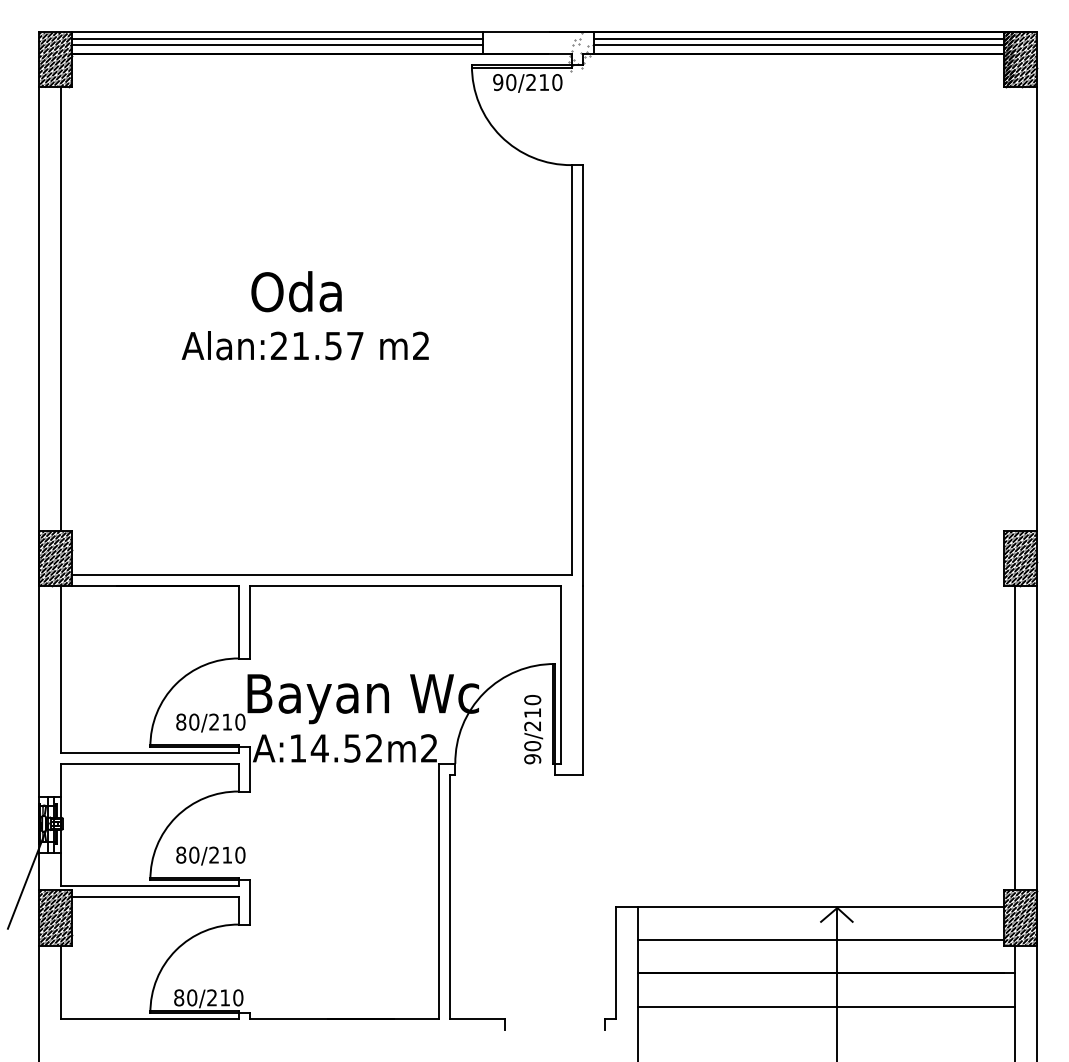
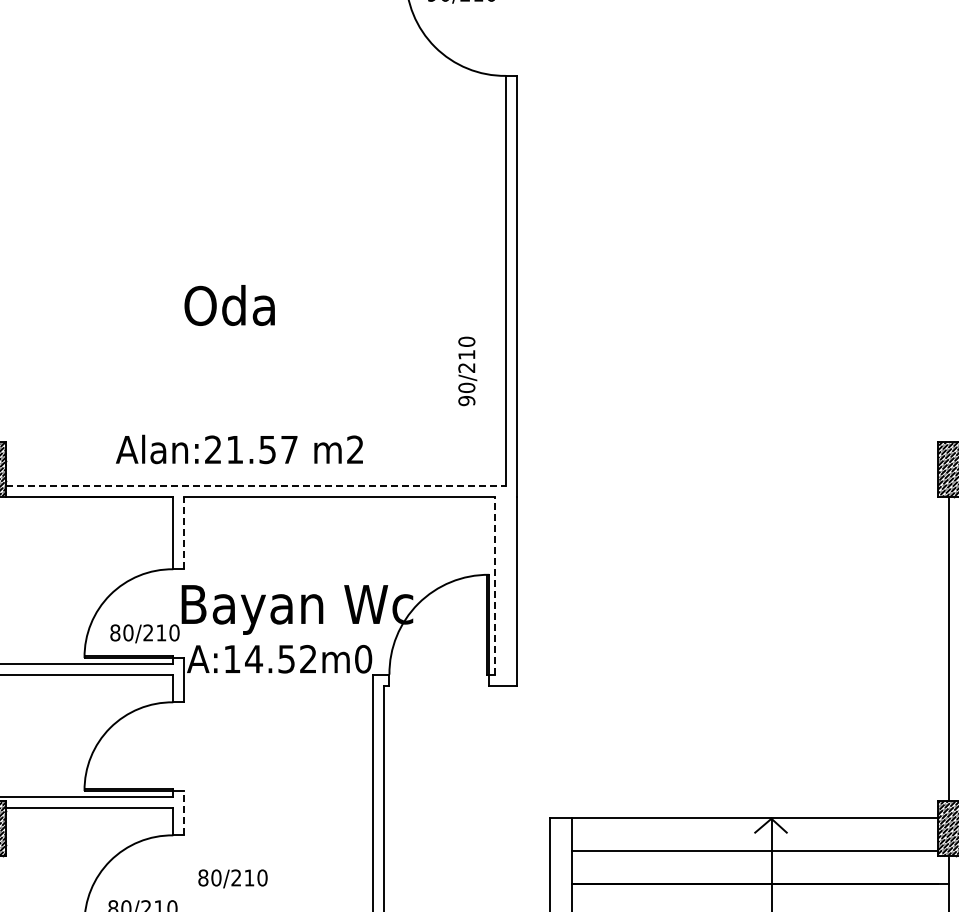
text: (296, 291) -> (229, 305), moved
text: (304, 345) -> (238, 449), moved
line: (322, 575) -> (256, 486), solid -> dashed
line: (250, 621) -> (184, 532), solid -> dashed
line: (560, 675) -> (494, 586), solid -> dashed
text: (533, 729) -> (467, 371), moved
text: (428, 748) -> (362, 659), A:14.52m2 -> A:14.52m0
text: (210, 855) -> (232, 878), moved
line: (250, 901) -> (184, 812), solid -> dashed

